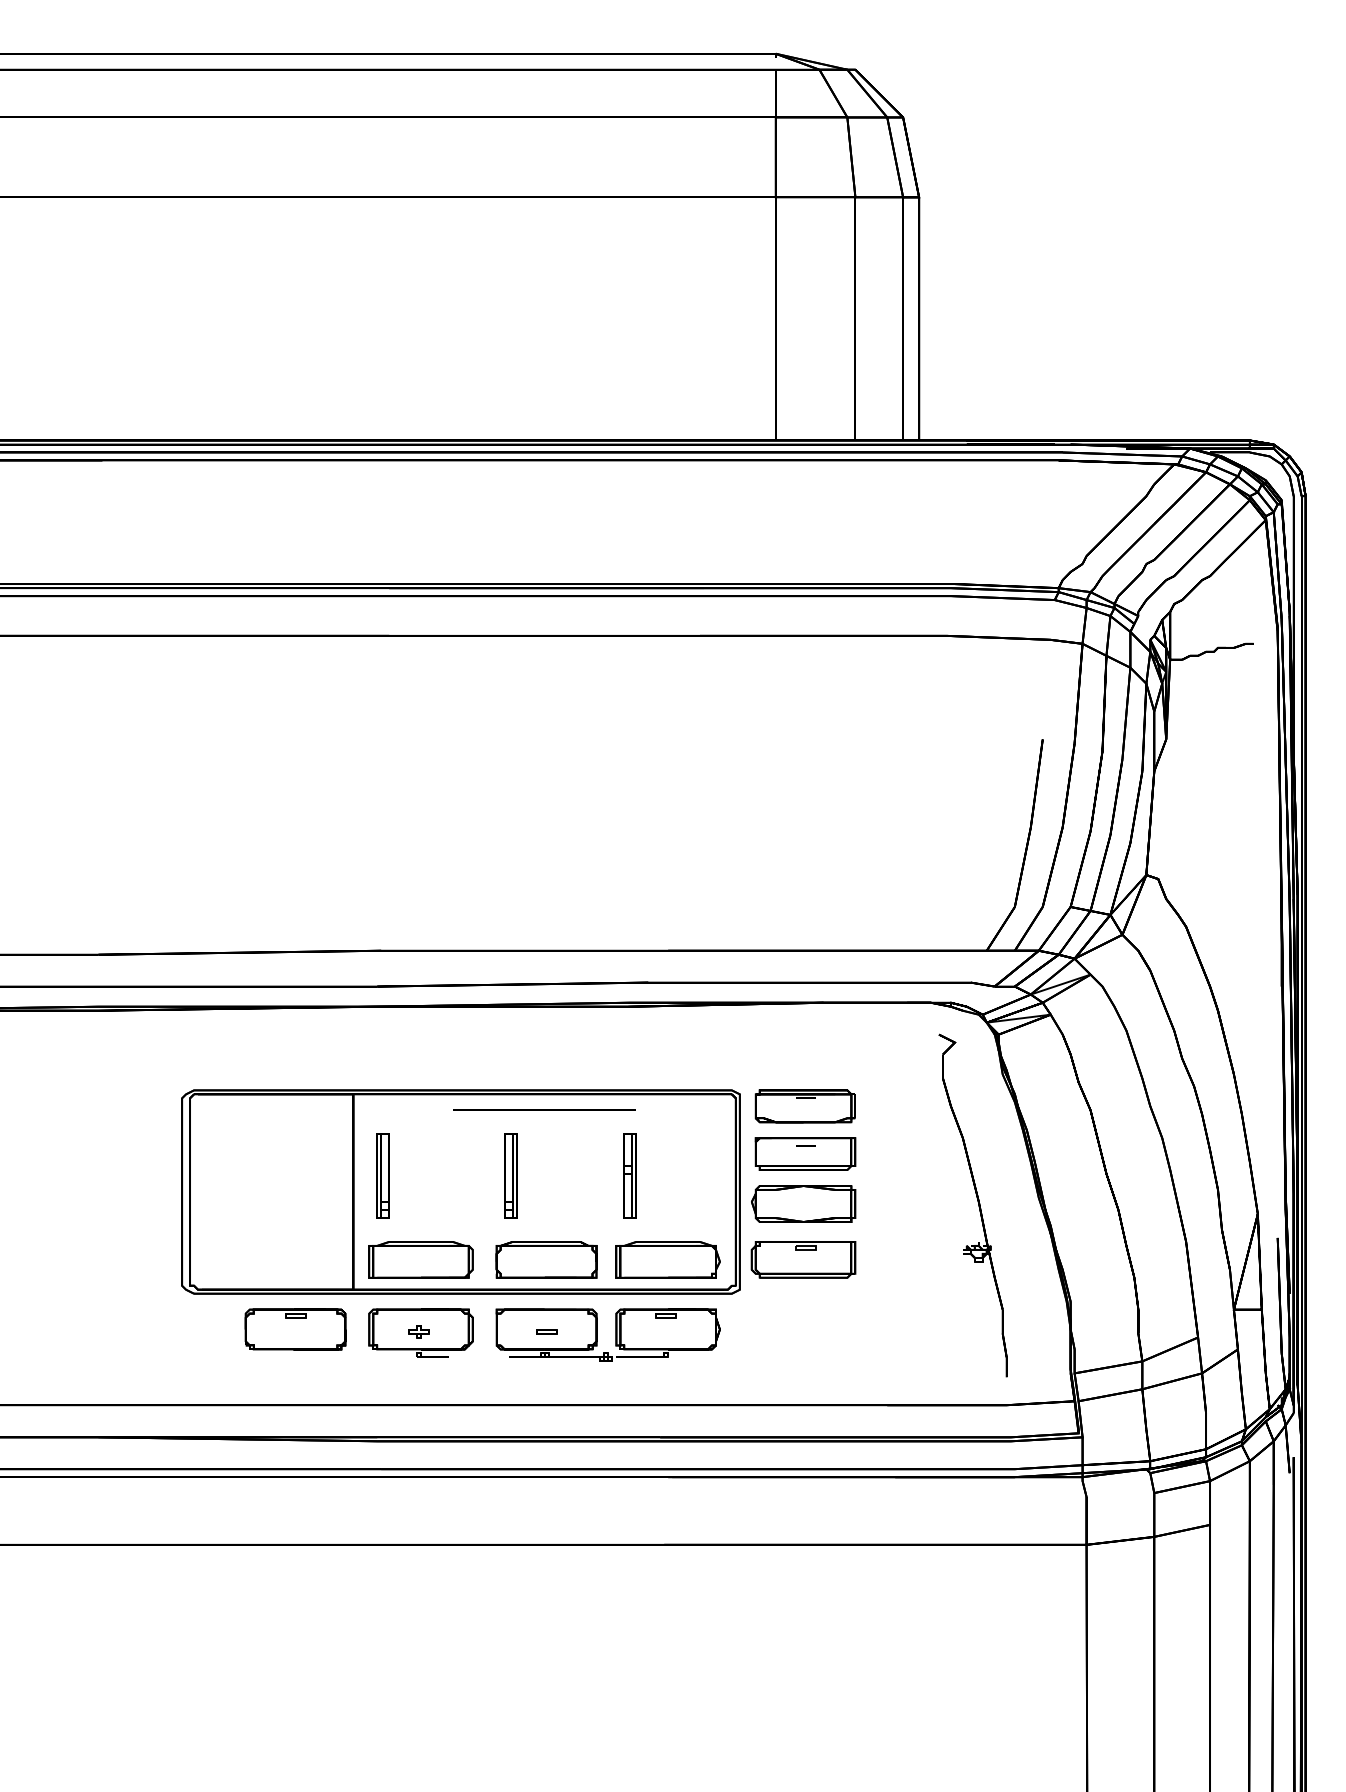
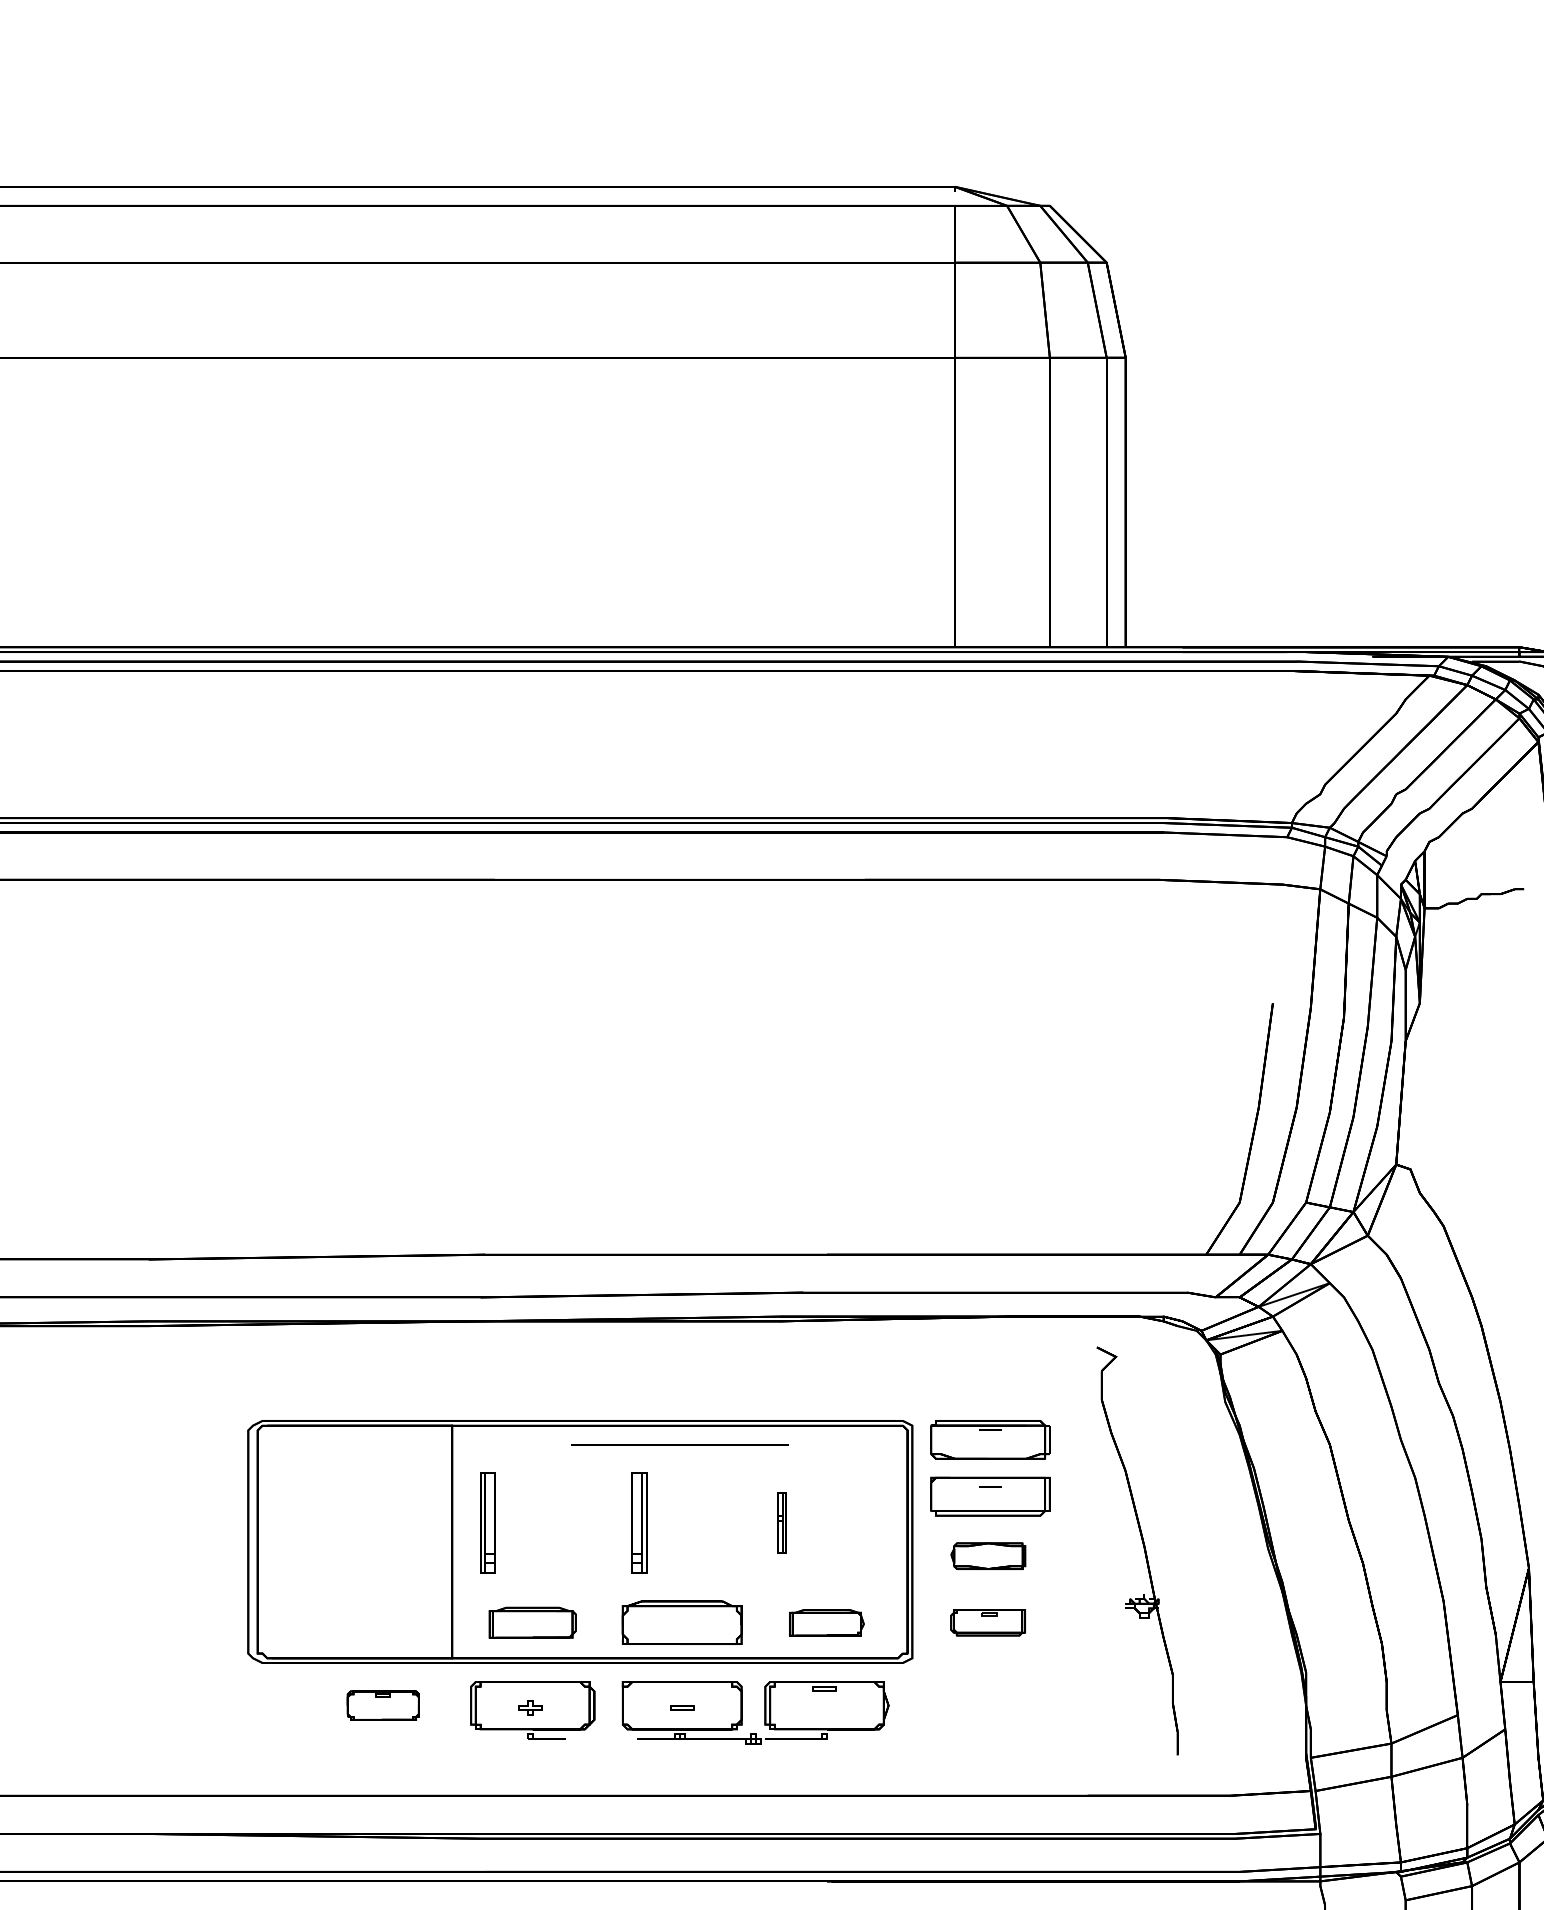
part: (629, 1175) -> (780, 1522), size x0.6
part: (803, 1203) -> (988, 1555), size x0.6
part: (972, 1205) -> (1136, 1550), moved
part: (420, 1259) -> (532, 1622), size x0.7
part: (667, 1259) -> (826, 1622), size x0.6
part: (803, 1259) -> (988, 1622), size x0.6
part: (295, 1329) -> (383, 1705), size x0.6

